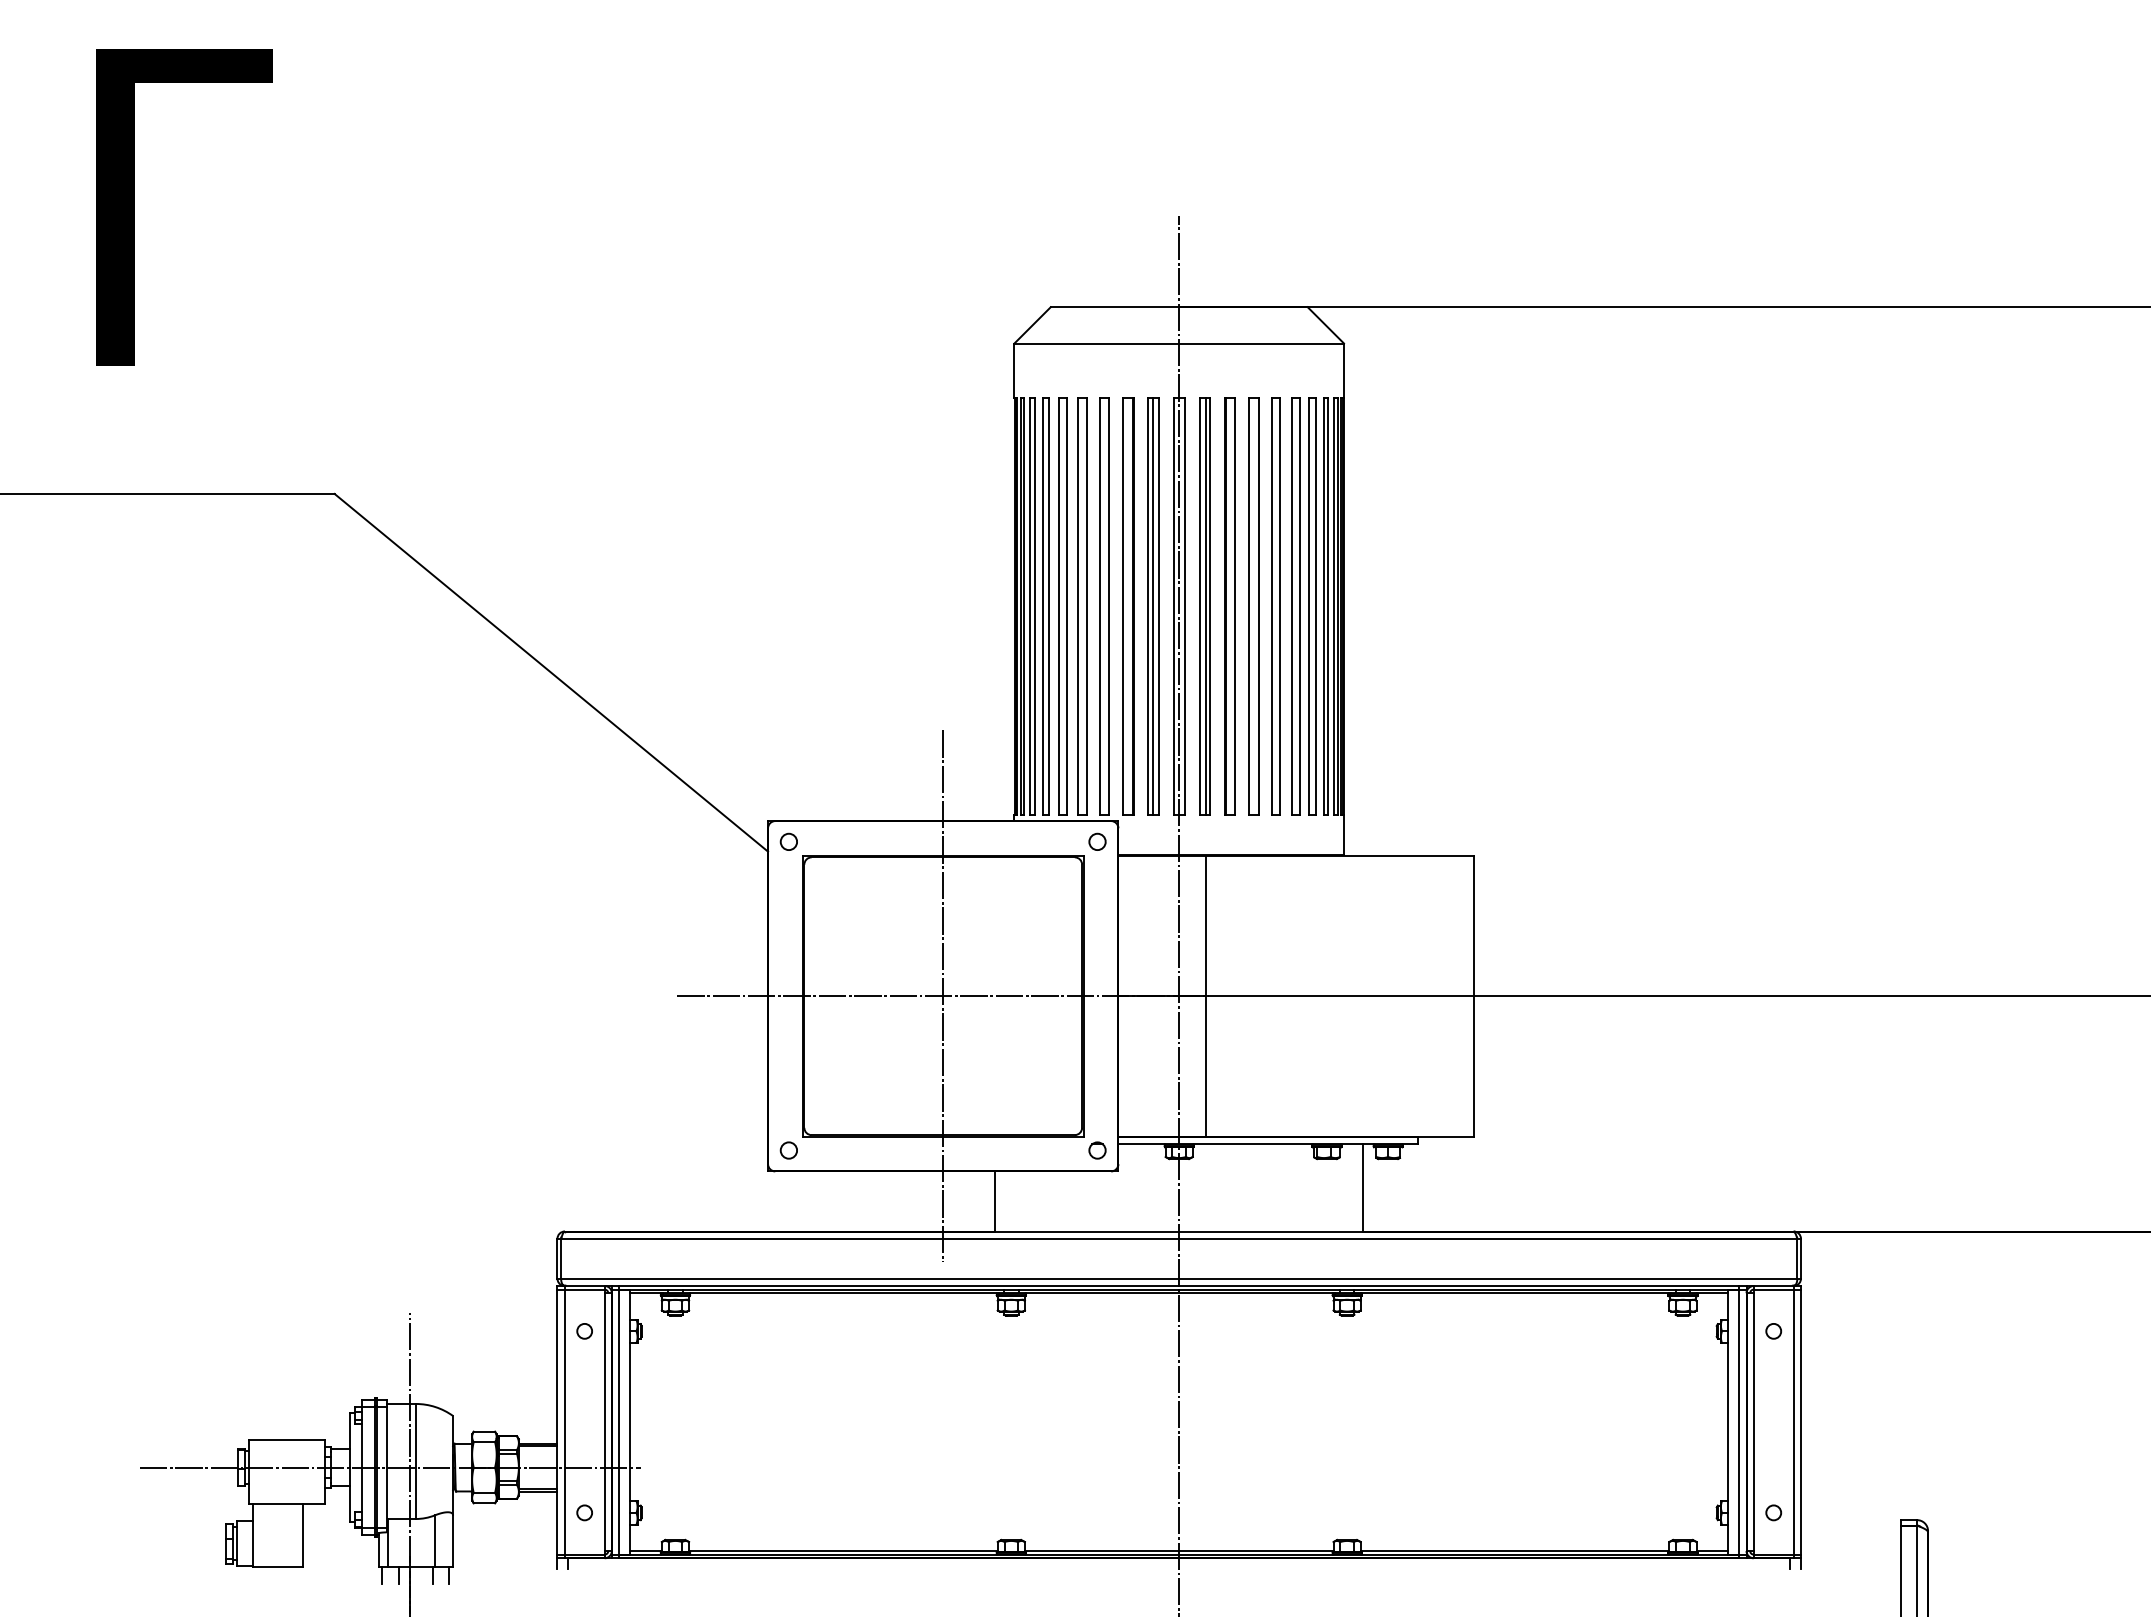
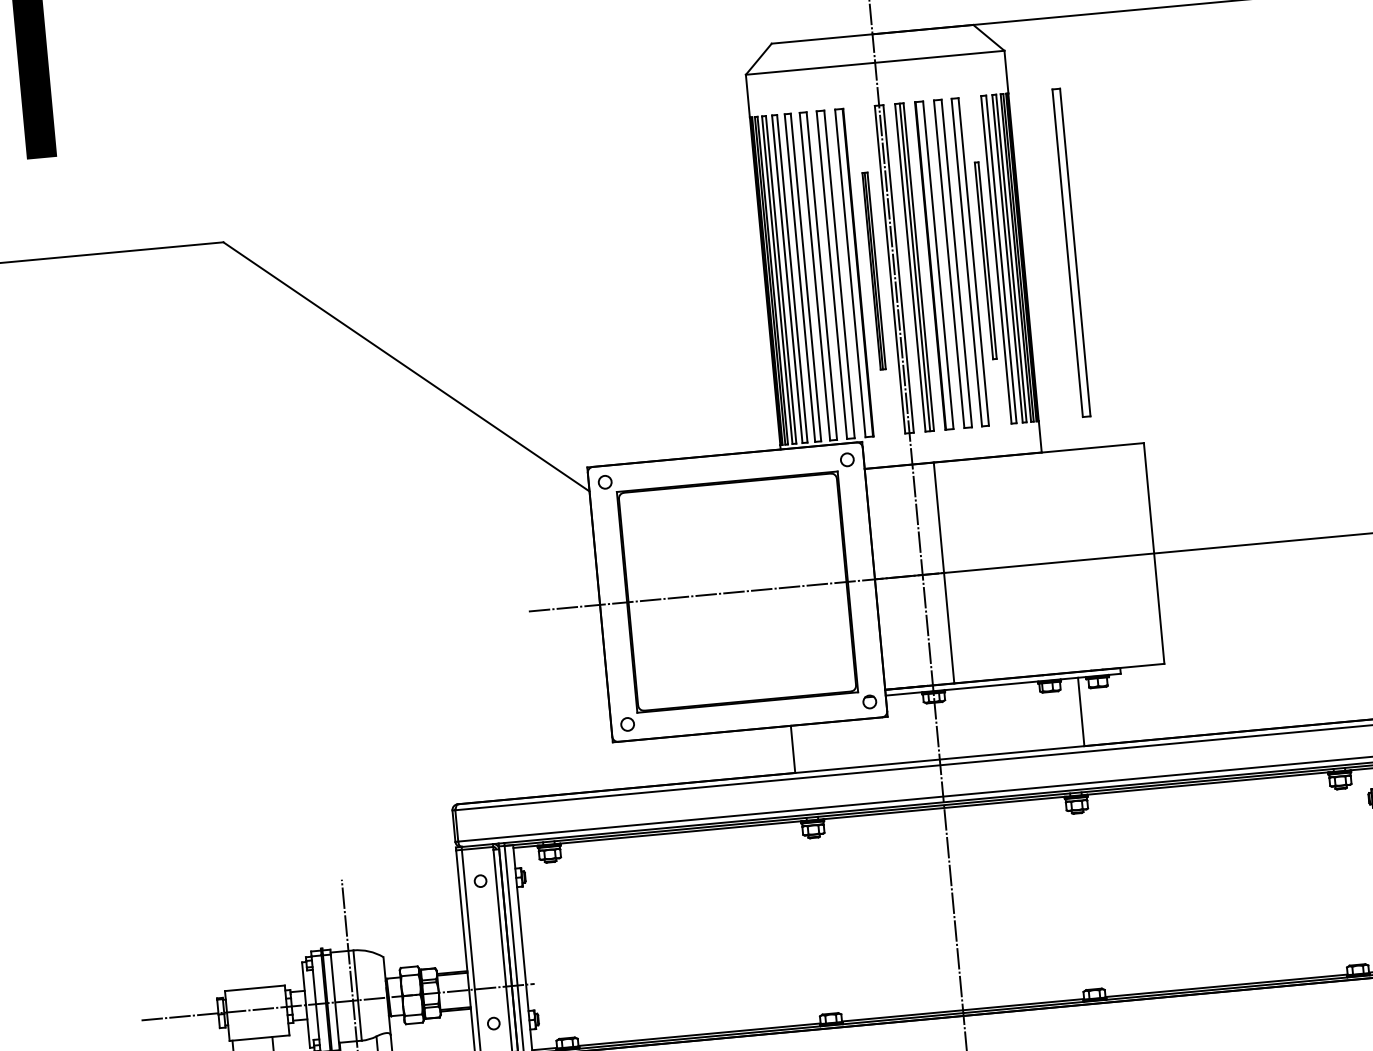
part: (1153, 606) -> (874, 271), size x0.6
part: (1295, 606) -> (985, 260), size x0.6
part: (1404, 606) -> (1071, 252), added
line: (943, 996) -> (737, 592), removed

